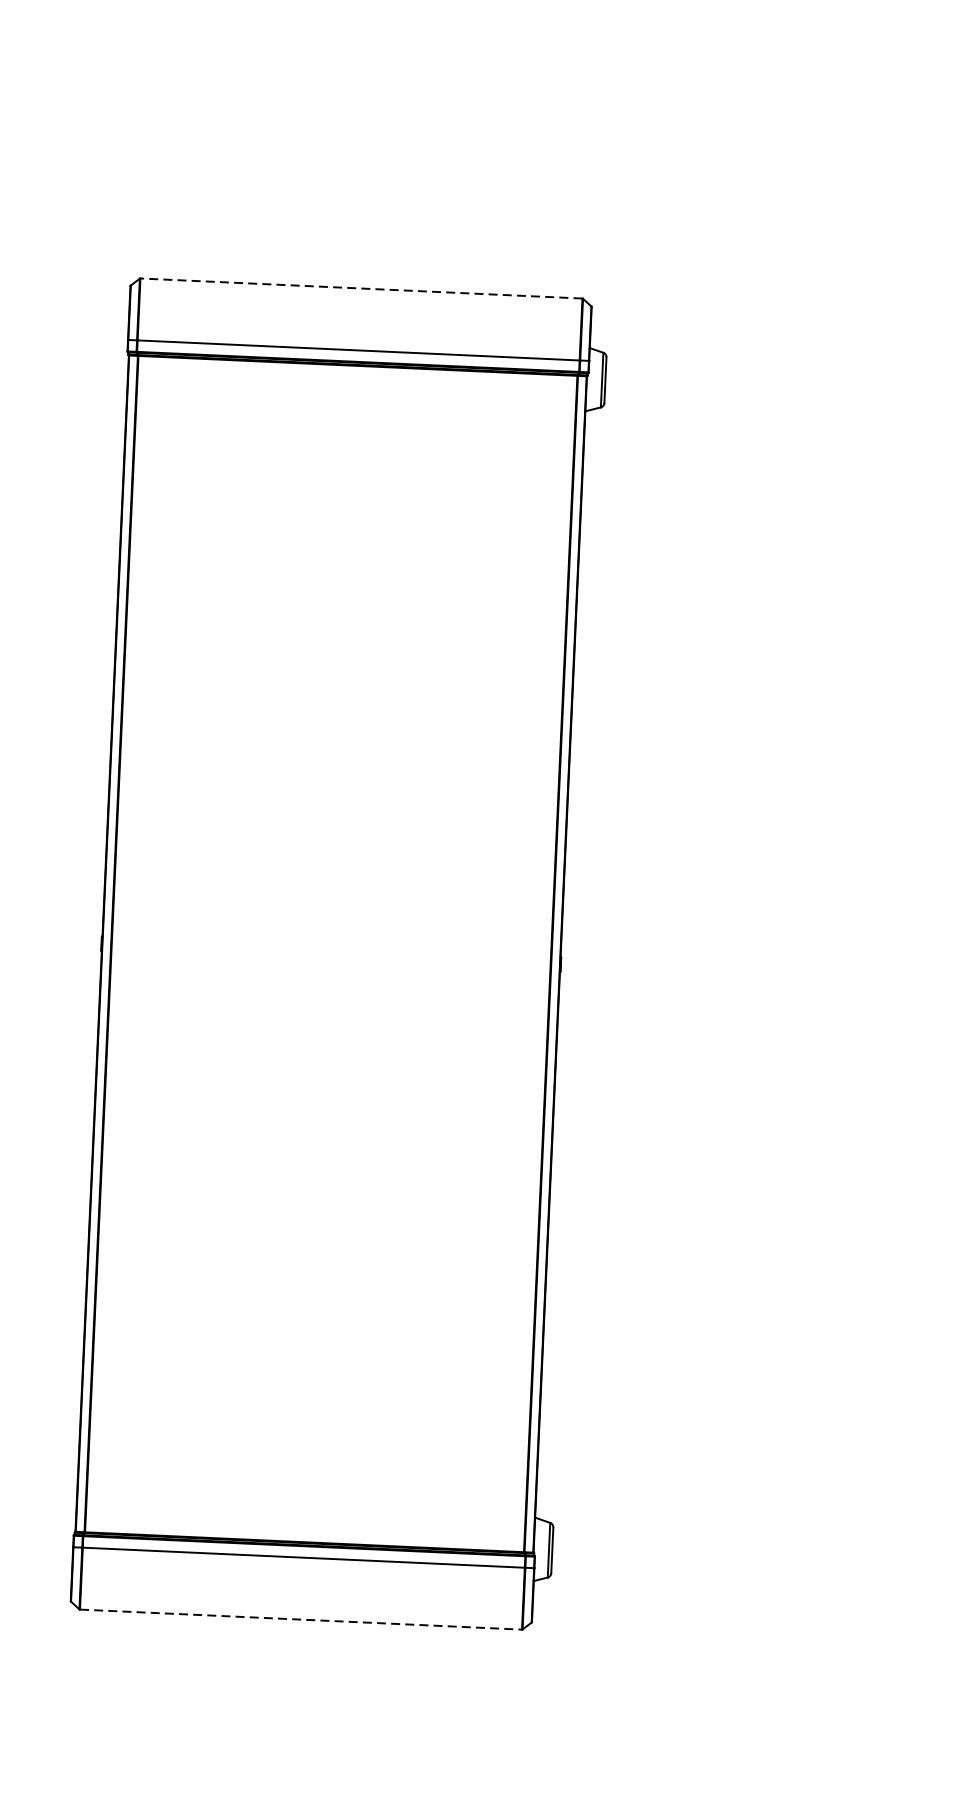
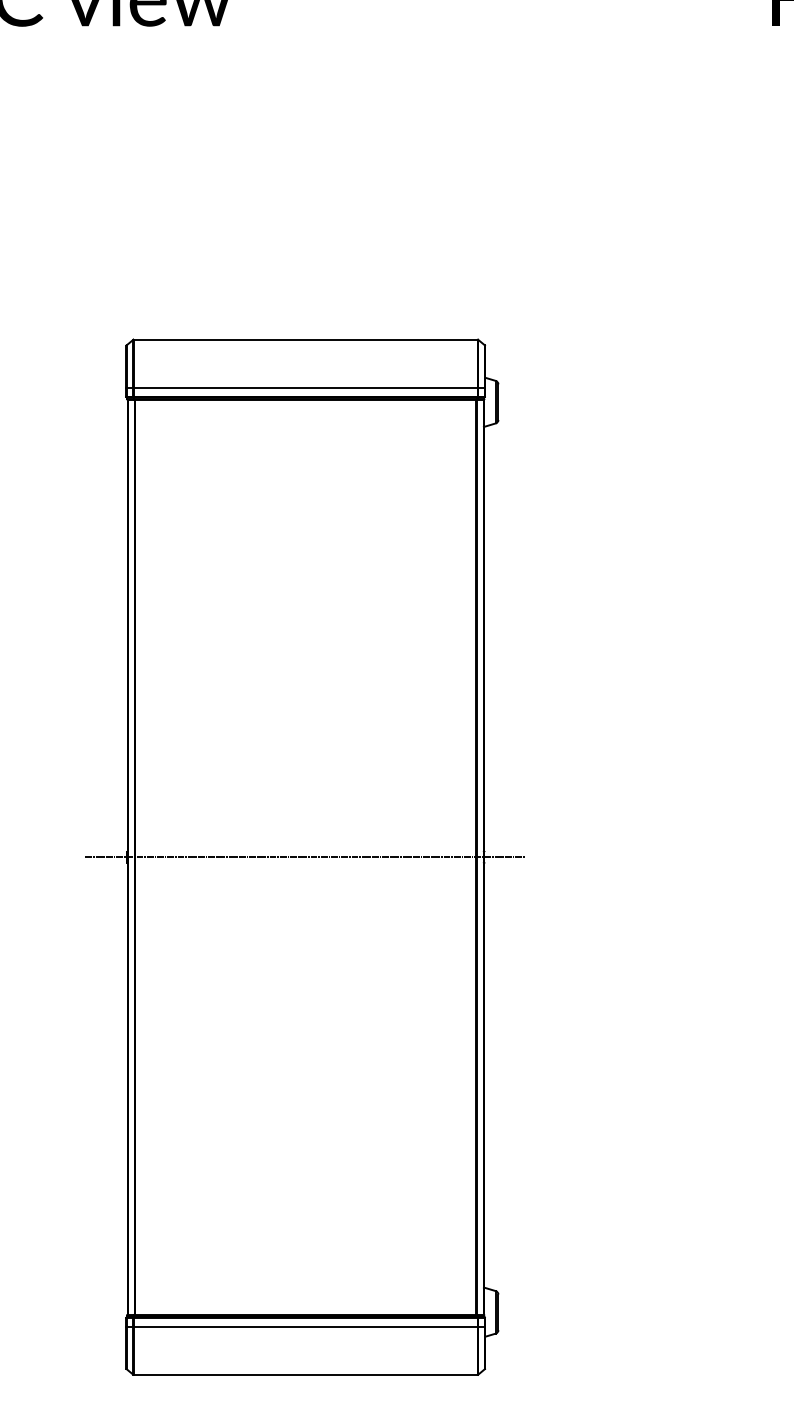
line: (361, 288) -> (305, 339), dashed -> solid
line: (330, 954) -> (305, 857), added
line: (300, 1618) -> (305, 1374), dashed -> solid

